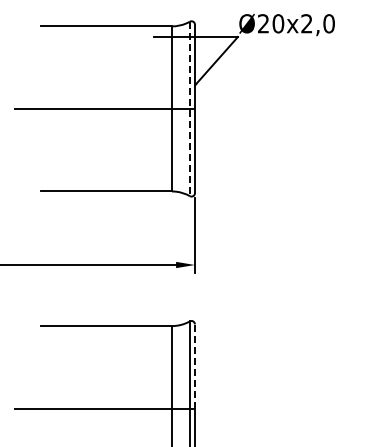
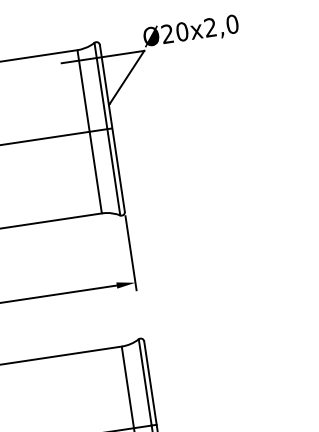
line: (189, 109) -> (107, 129), dashed -> solid
line: (194, 366) -> (150, 383), dashed -> solid

